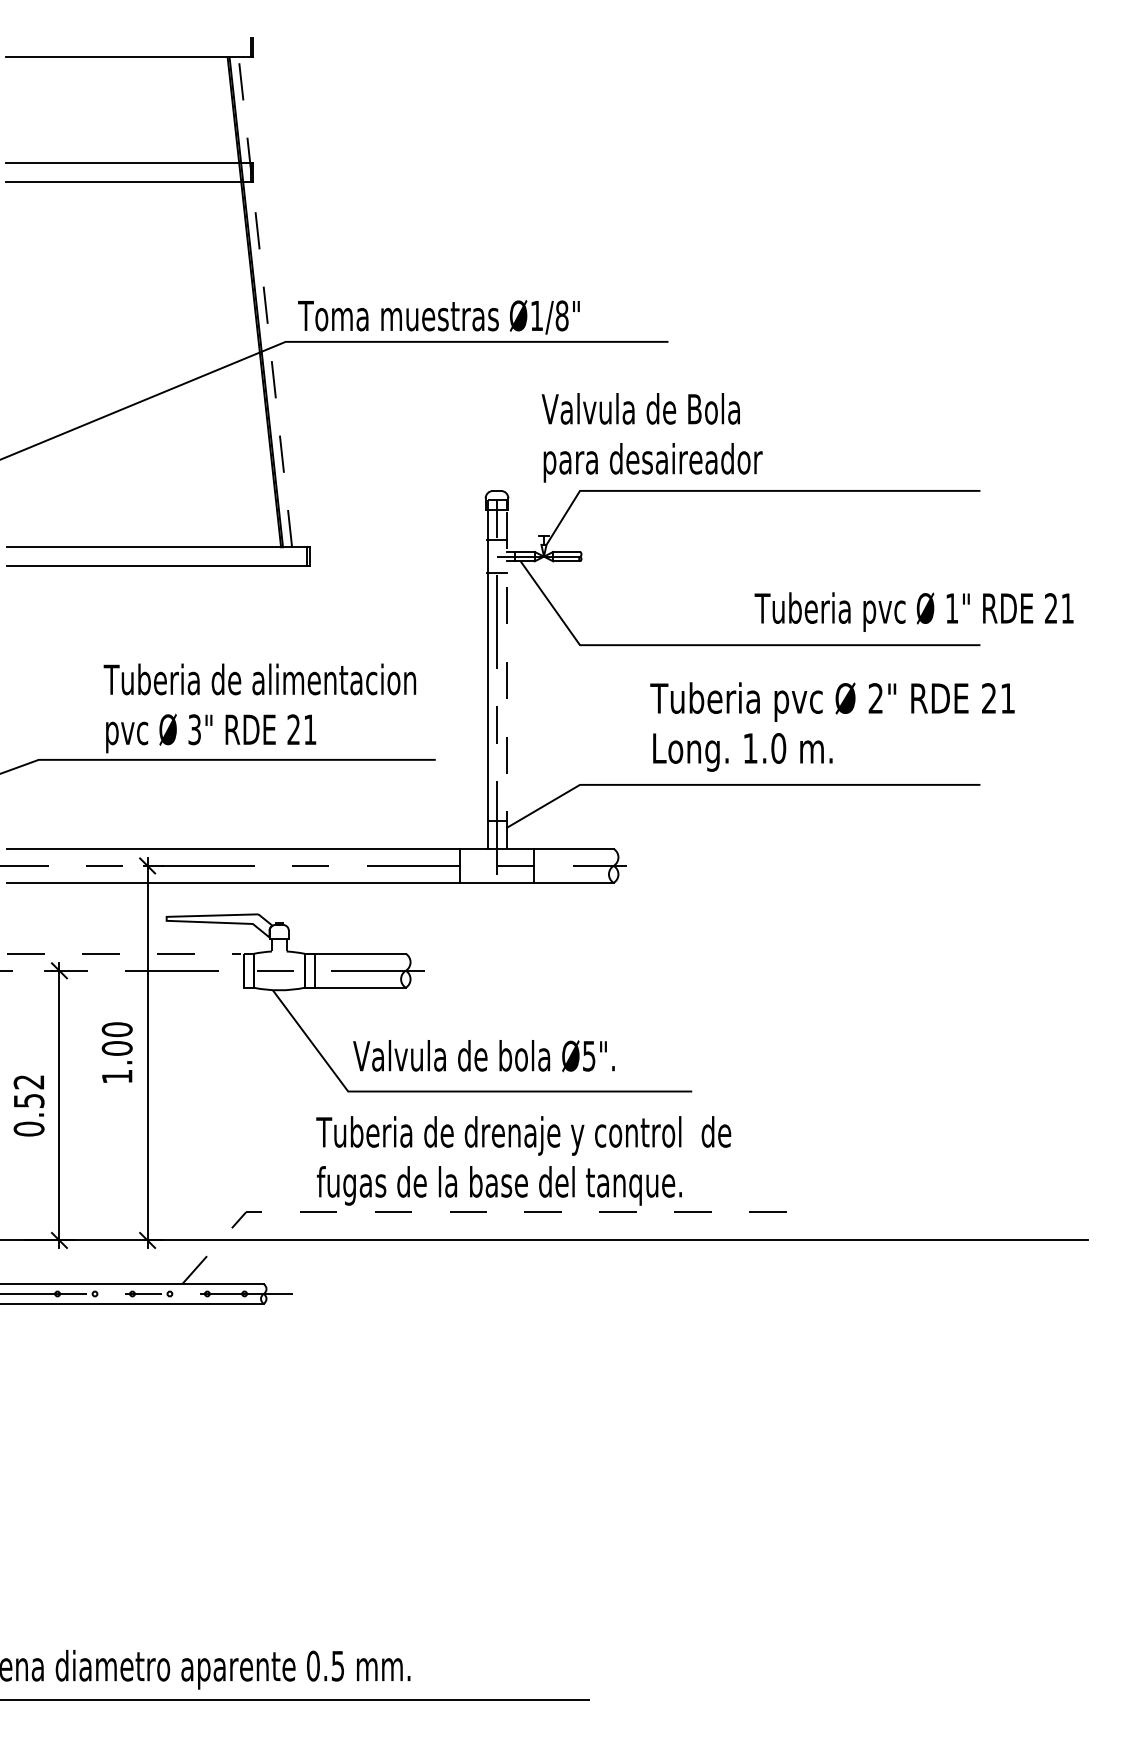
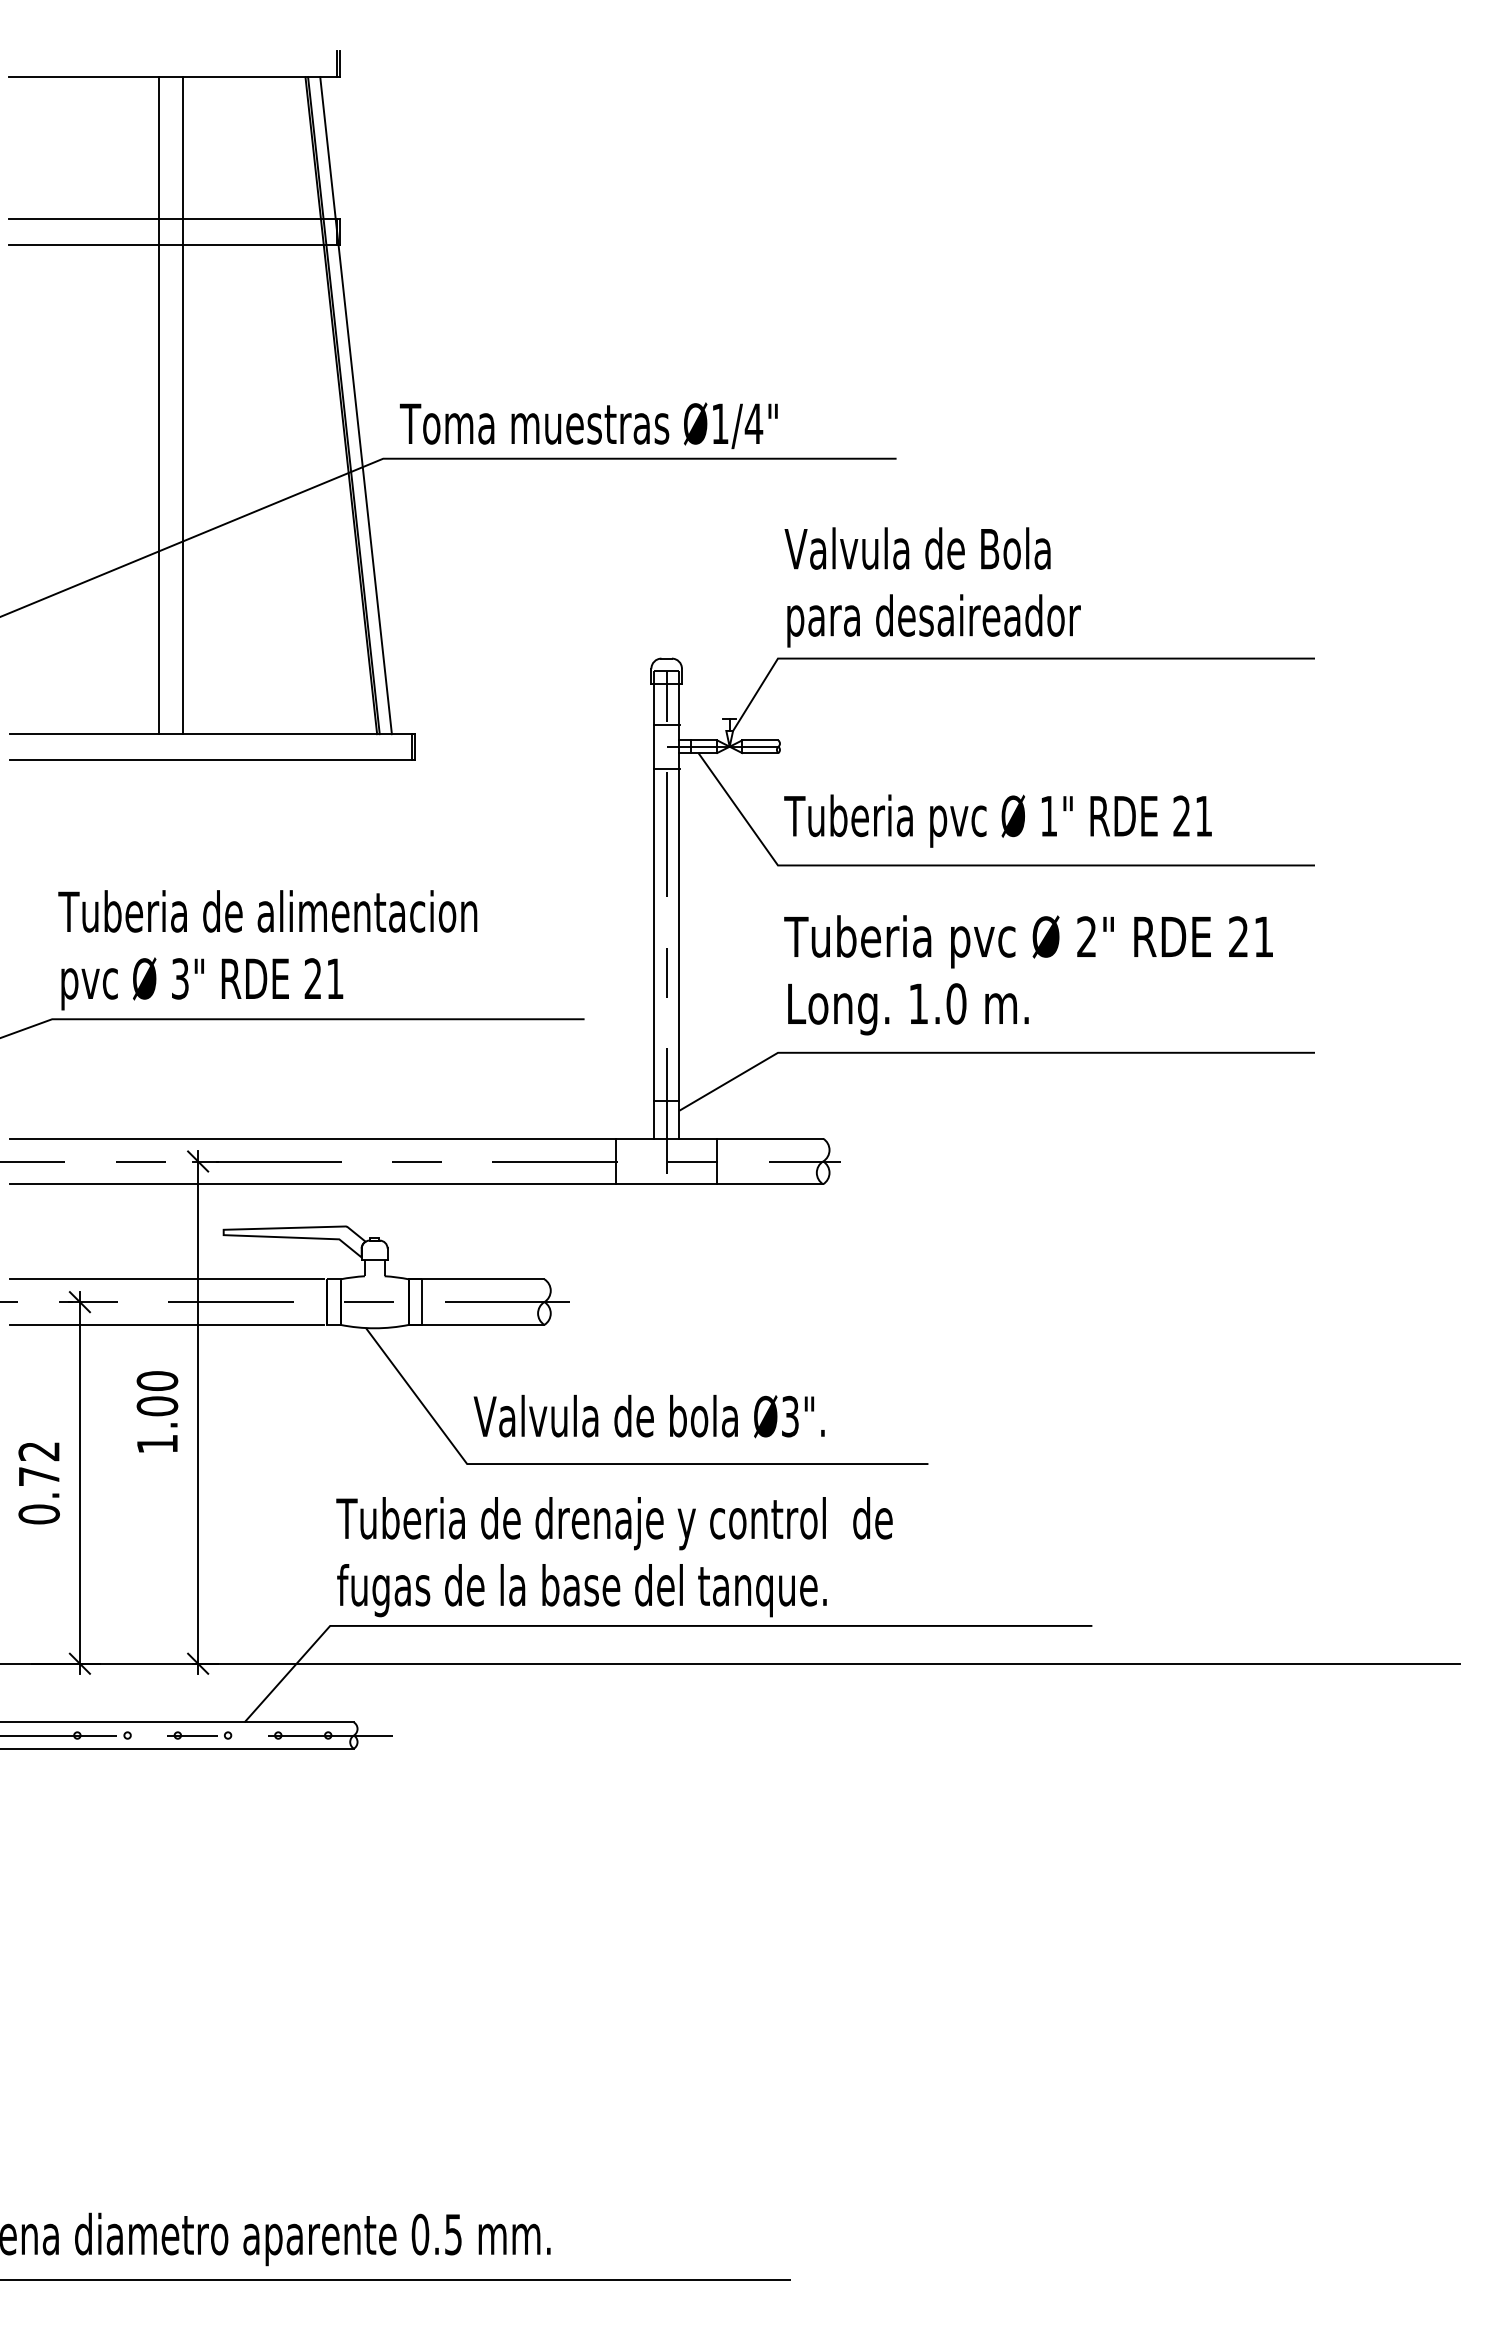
line: (118, 302) -> (159, 405), added
line: (136, 302) -> (183, 405), added
line: (265, 302) -> (356, 405), dashed -> solid
text: (561, 315) -> (753, 423), Ø1/8" -> Ø1/4"
text: (651, 437) -> (932, 587), moved
text: (913, 611) -> (997, 820), moved
line: (506, 678) -> (679, 910), dashed -> solid
text: (259, 708) -> (267, 950), moved
text: (832, 727) -> (1028, 975), moved
line: (124, 953) -> (166, 1279), dashed -> solid
line: (124, 987) -> (166, 1324), added
text: (589, 1055) -> (790, 1415), Ø5". -> Ø3".
text: (29, 1100) -> (39, 1476), 0.52 -> 0.72
text: (523, 1161) -> (614, 1557), moved
line: (481, 1211) -> (645, 1625), dashed -> solid

